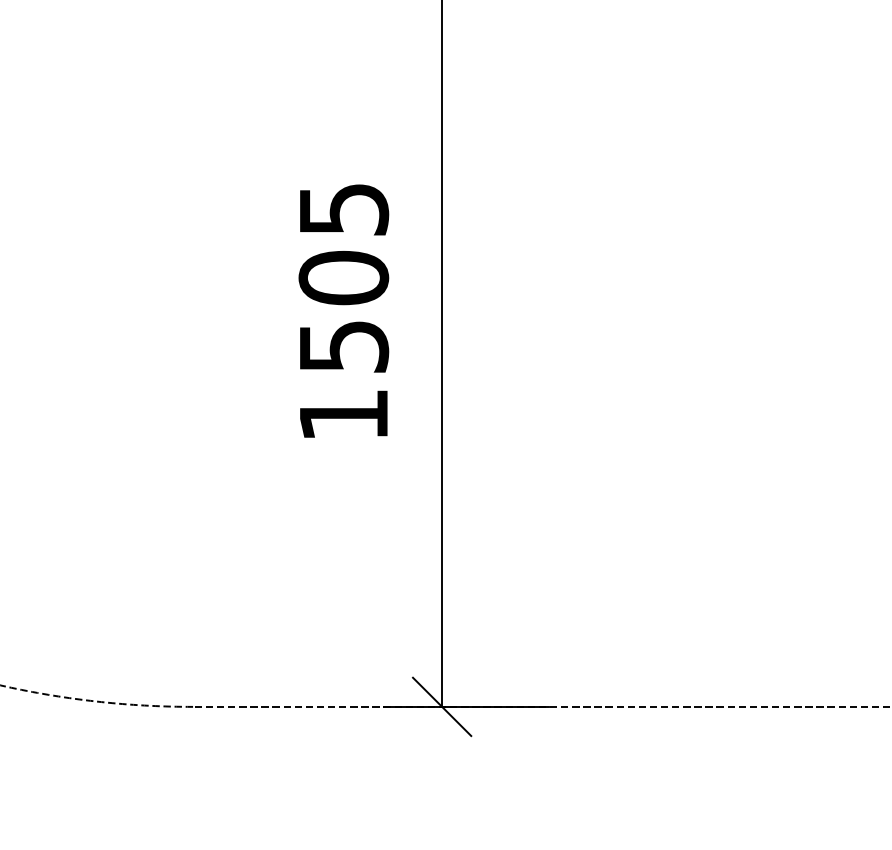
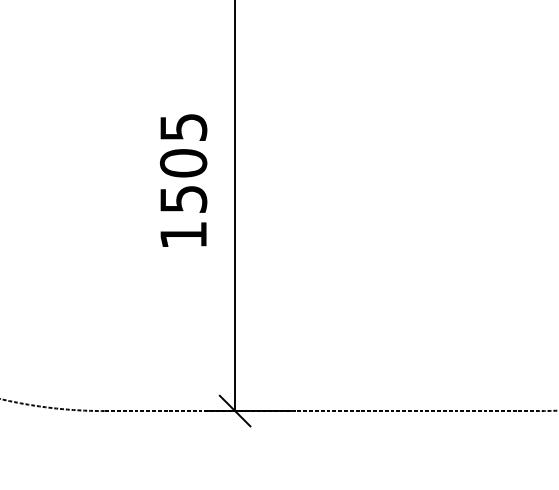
text: (343, 310) -> (183, 180), moved

